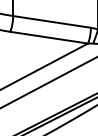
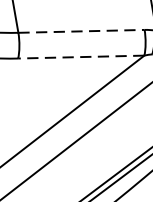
line: (52, 22) -> (82, 32), solid -> dashed
line: (48, 37) -> (80, 56), solid -> dashed

